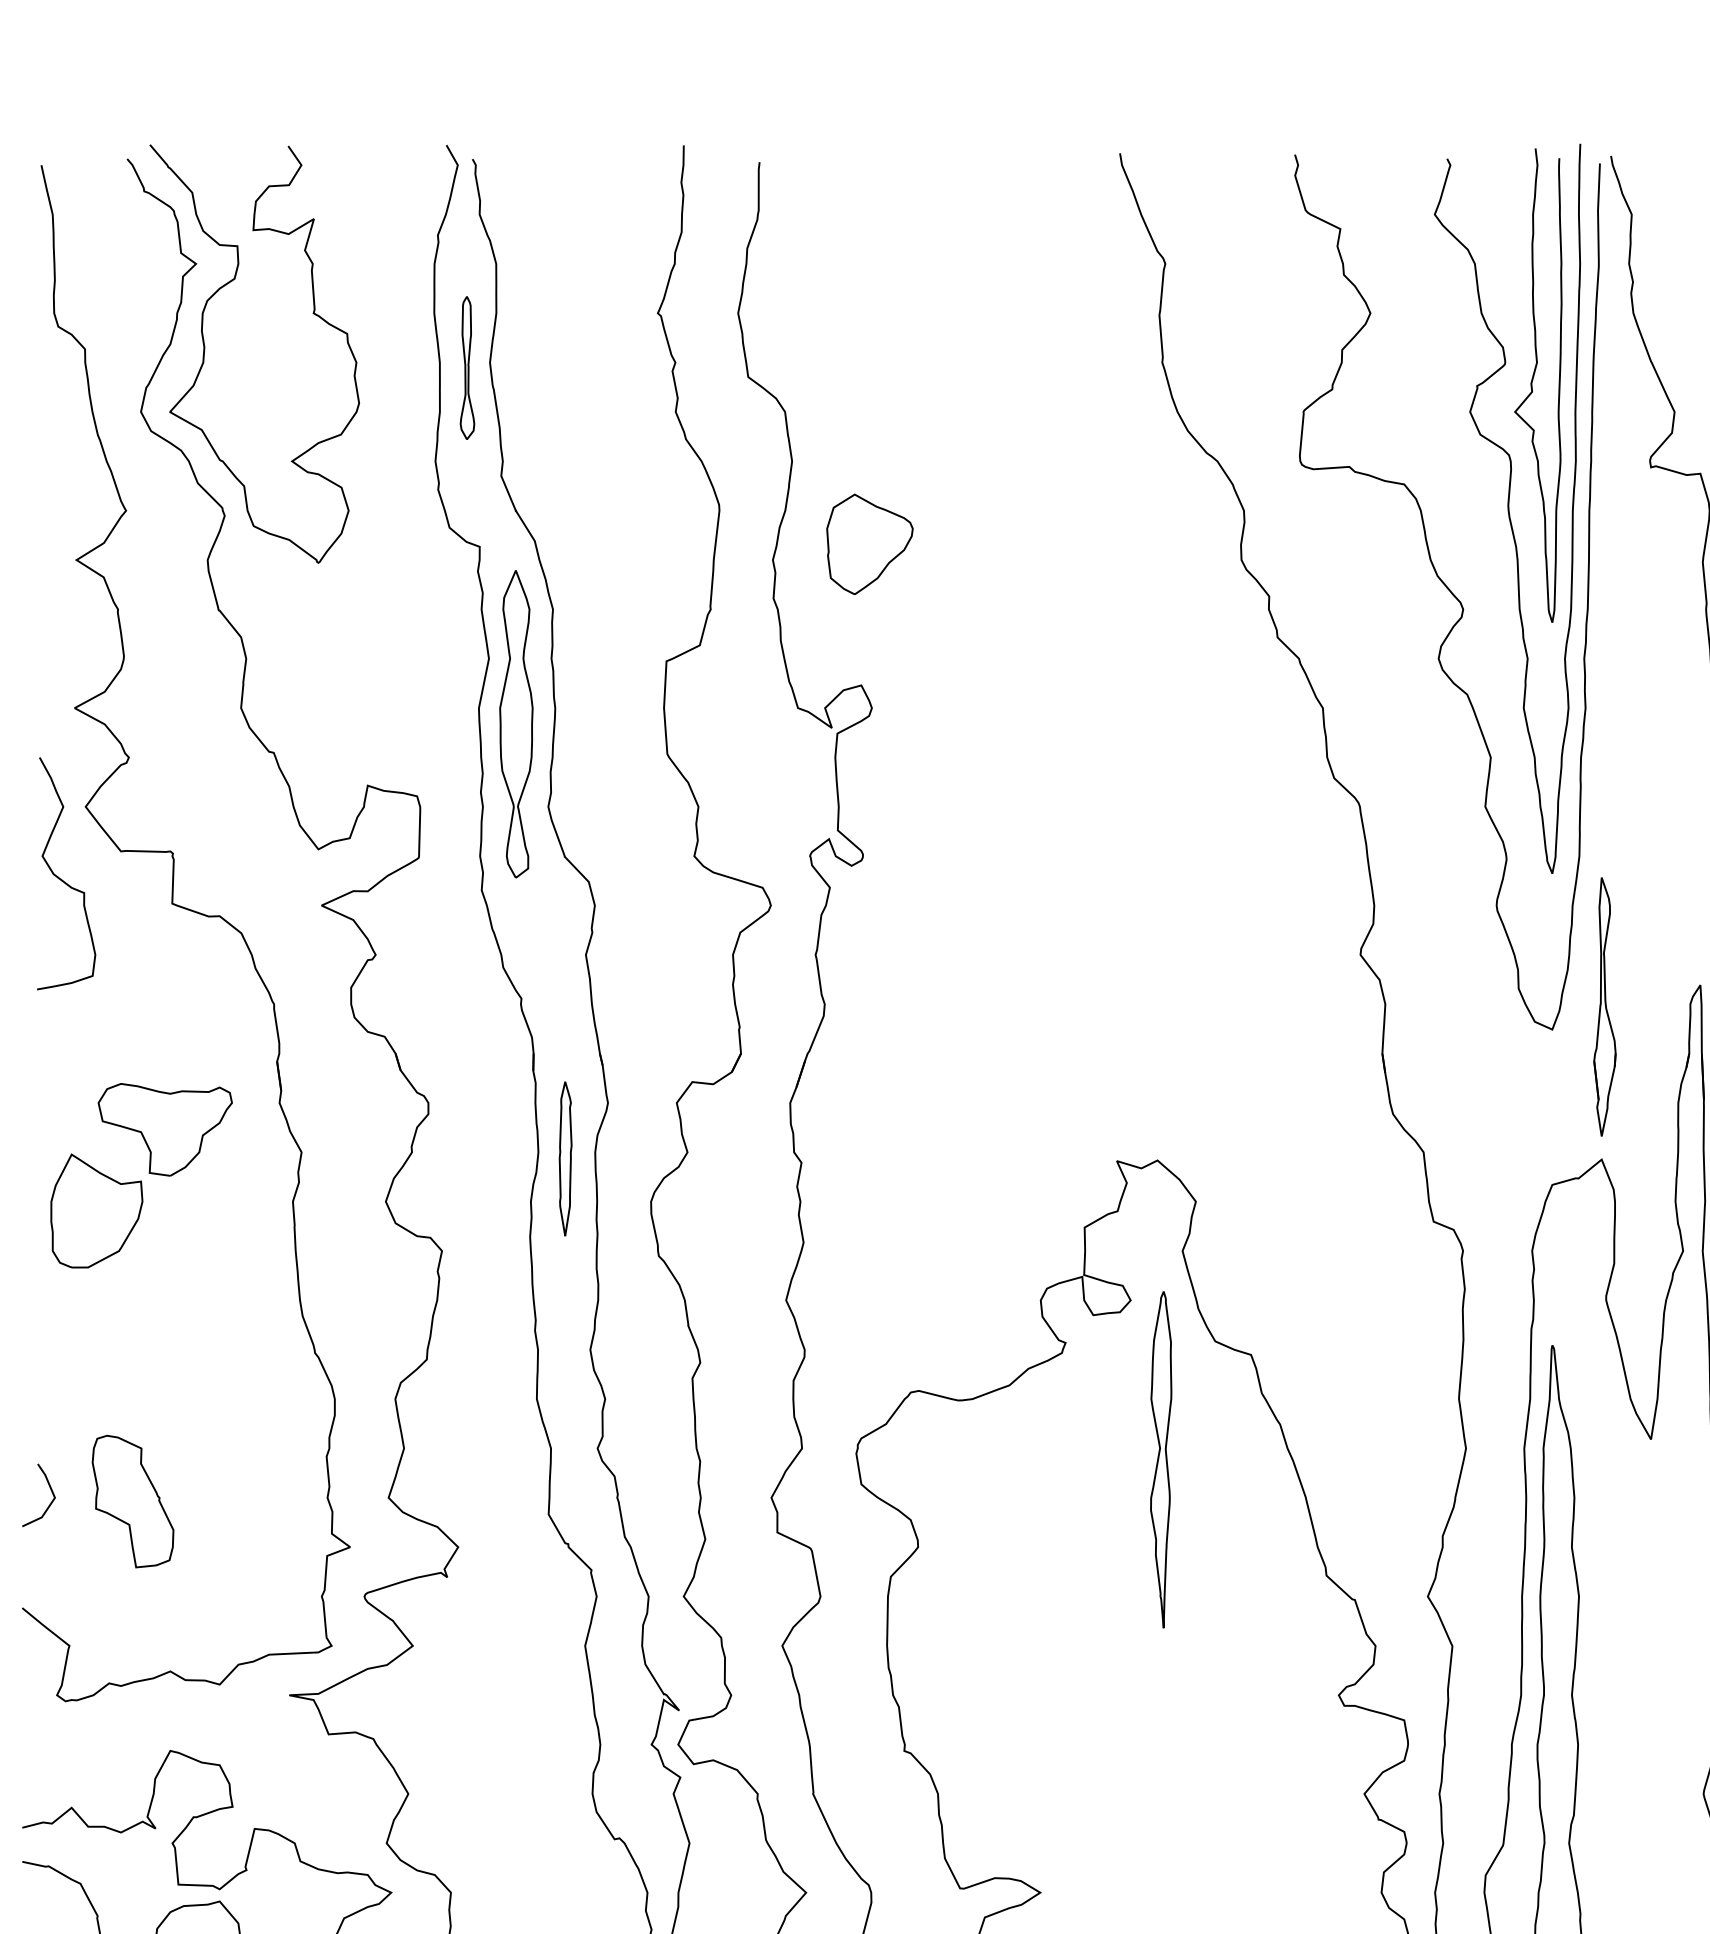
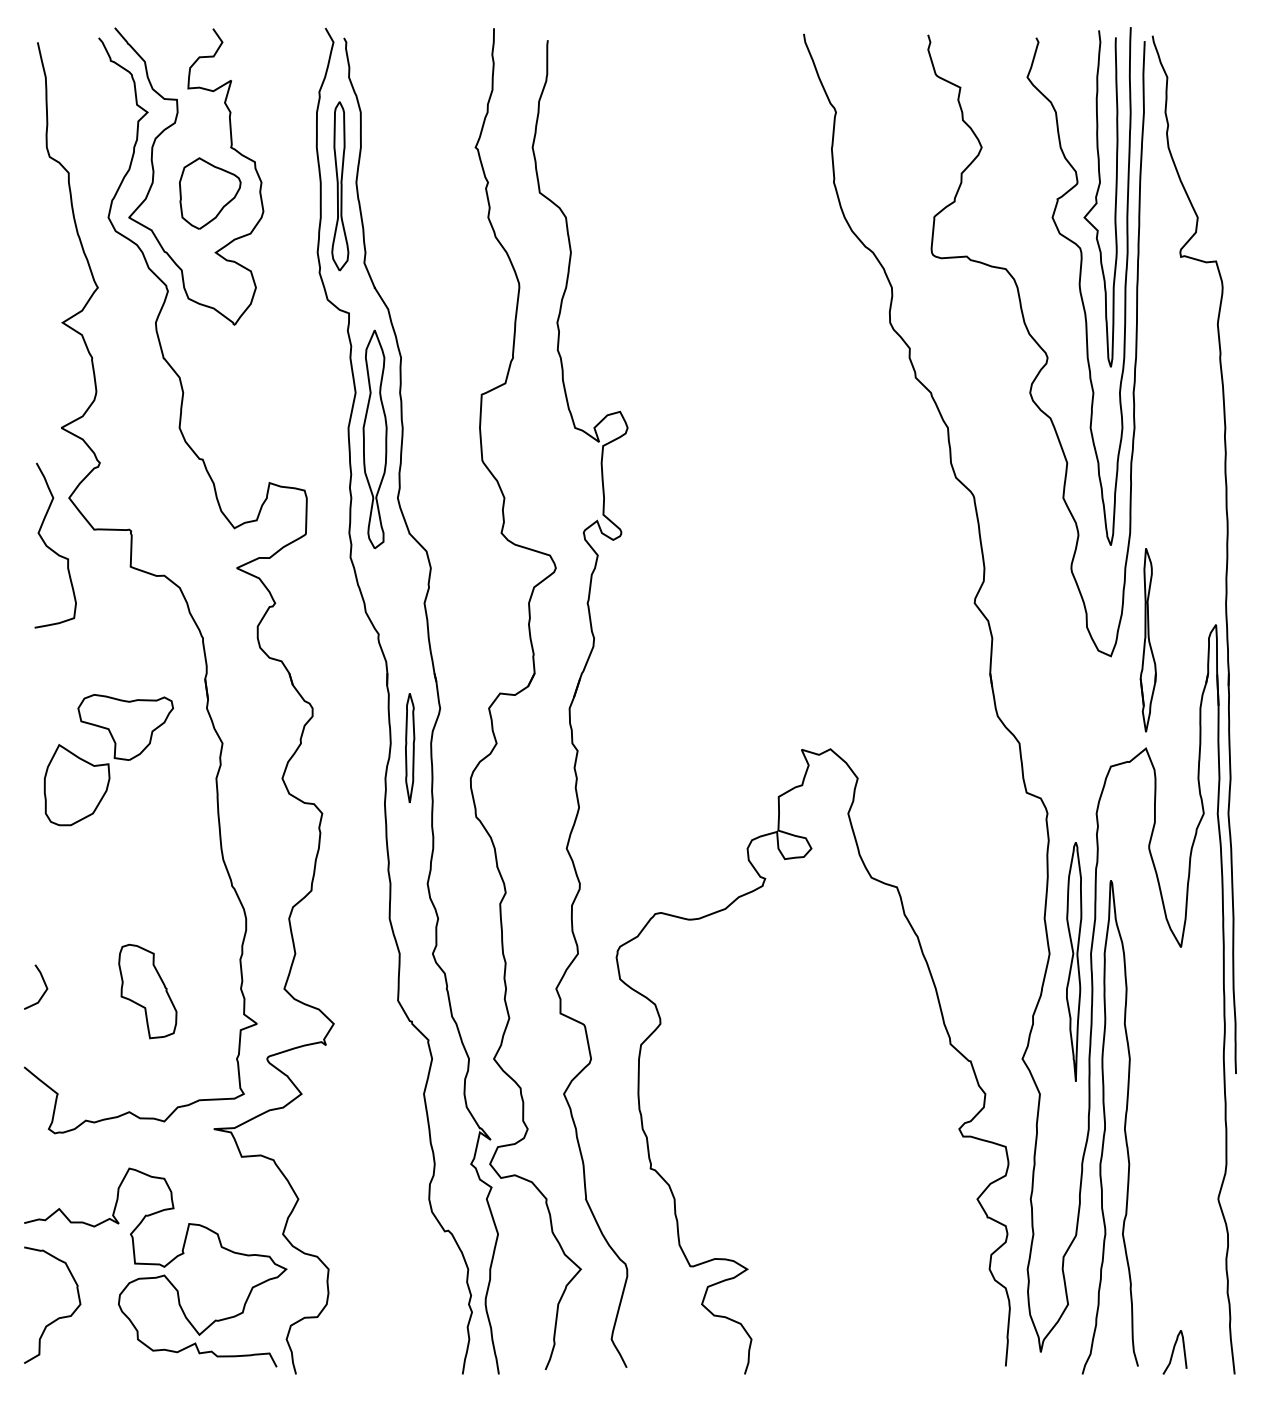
part: (467, 368) -> (340, 186), size x1.67
part: (870, 544) -> (210, 193), moved
part: (1161, 1459) -> (1074, 961), moved
part: (132, 1501) -> (147, 991), moved

